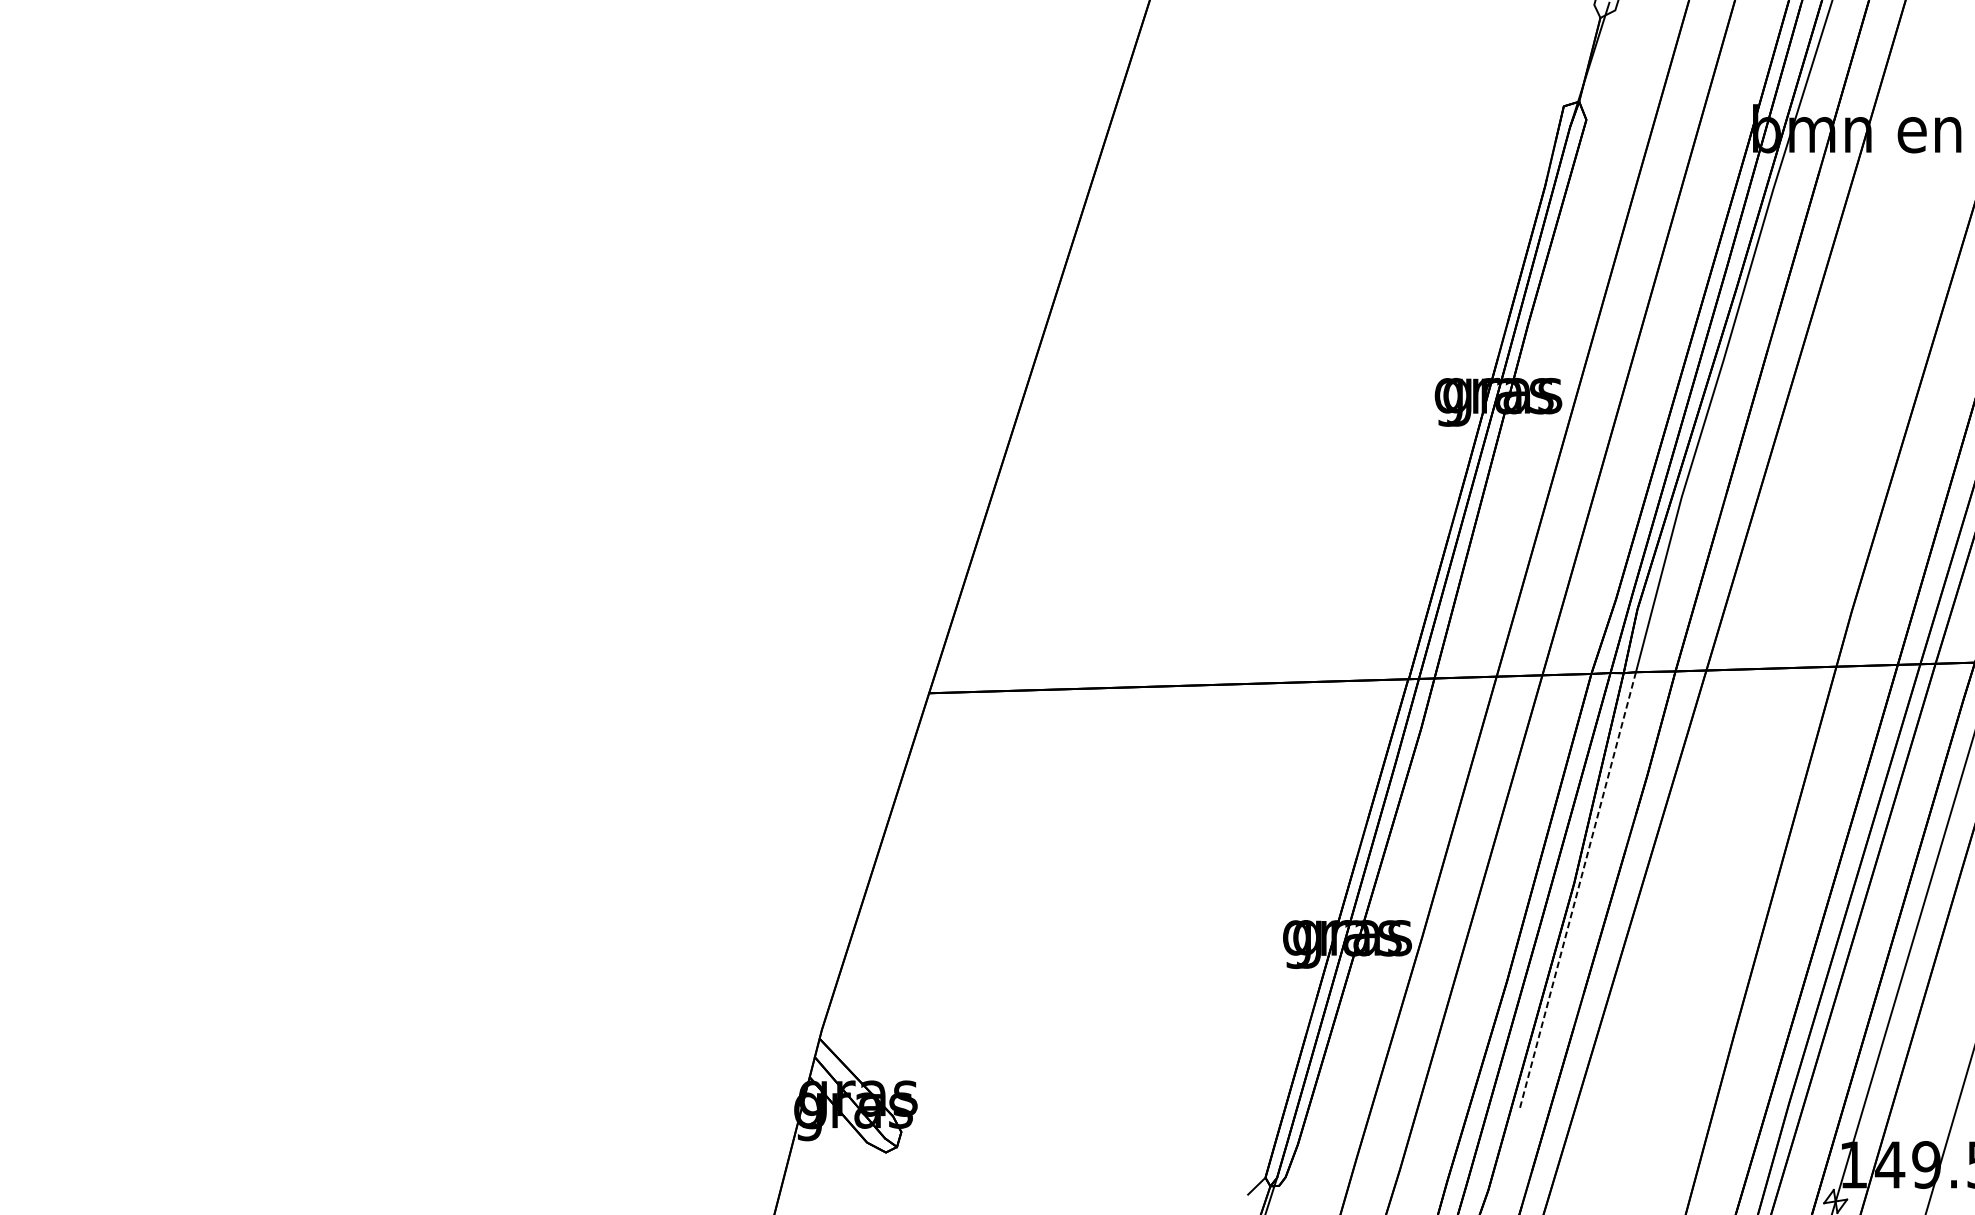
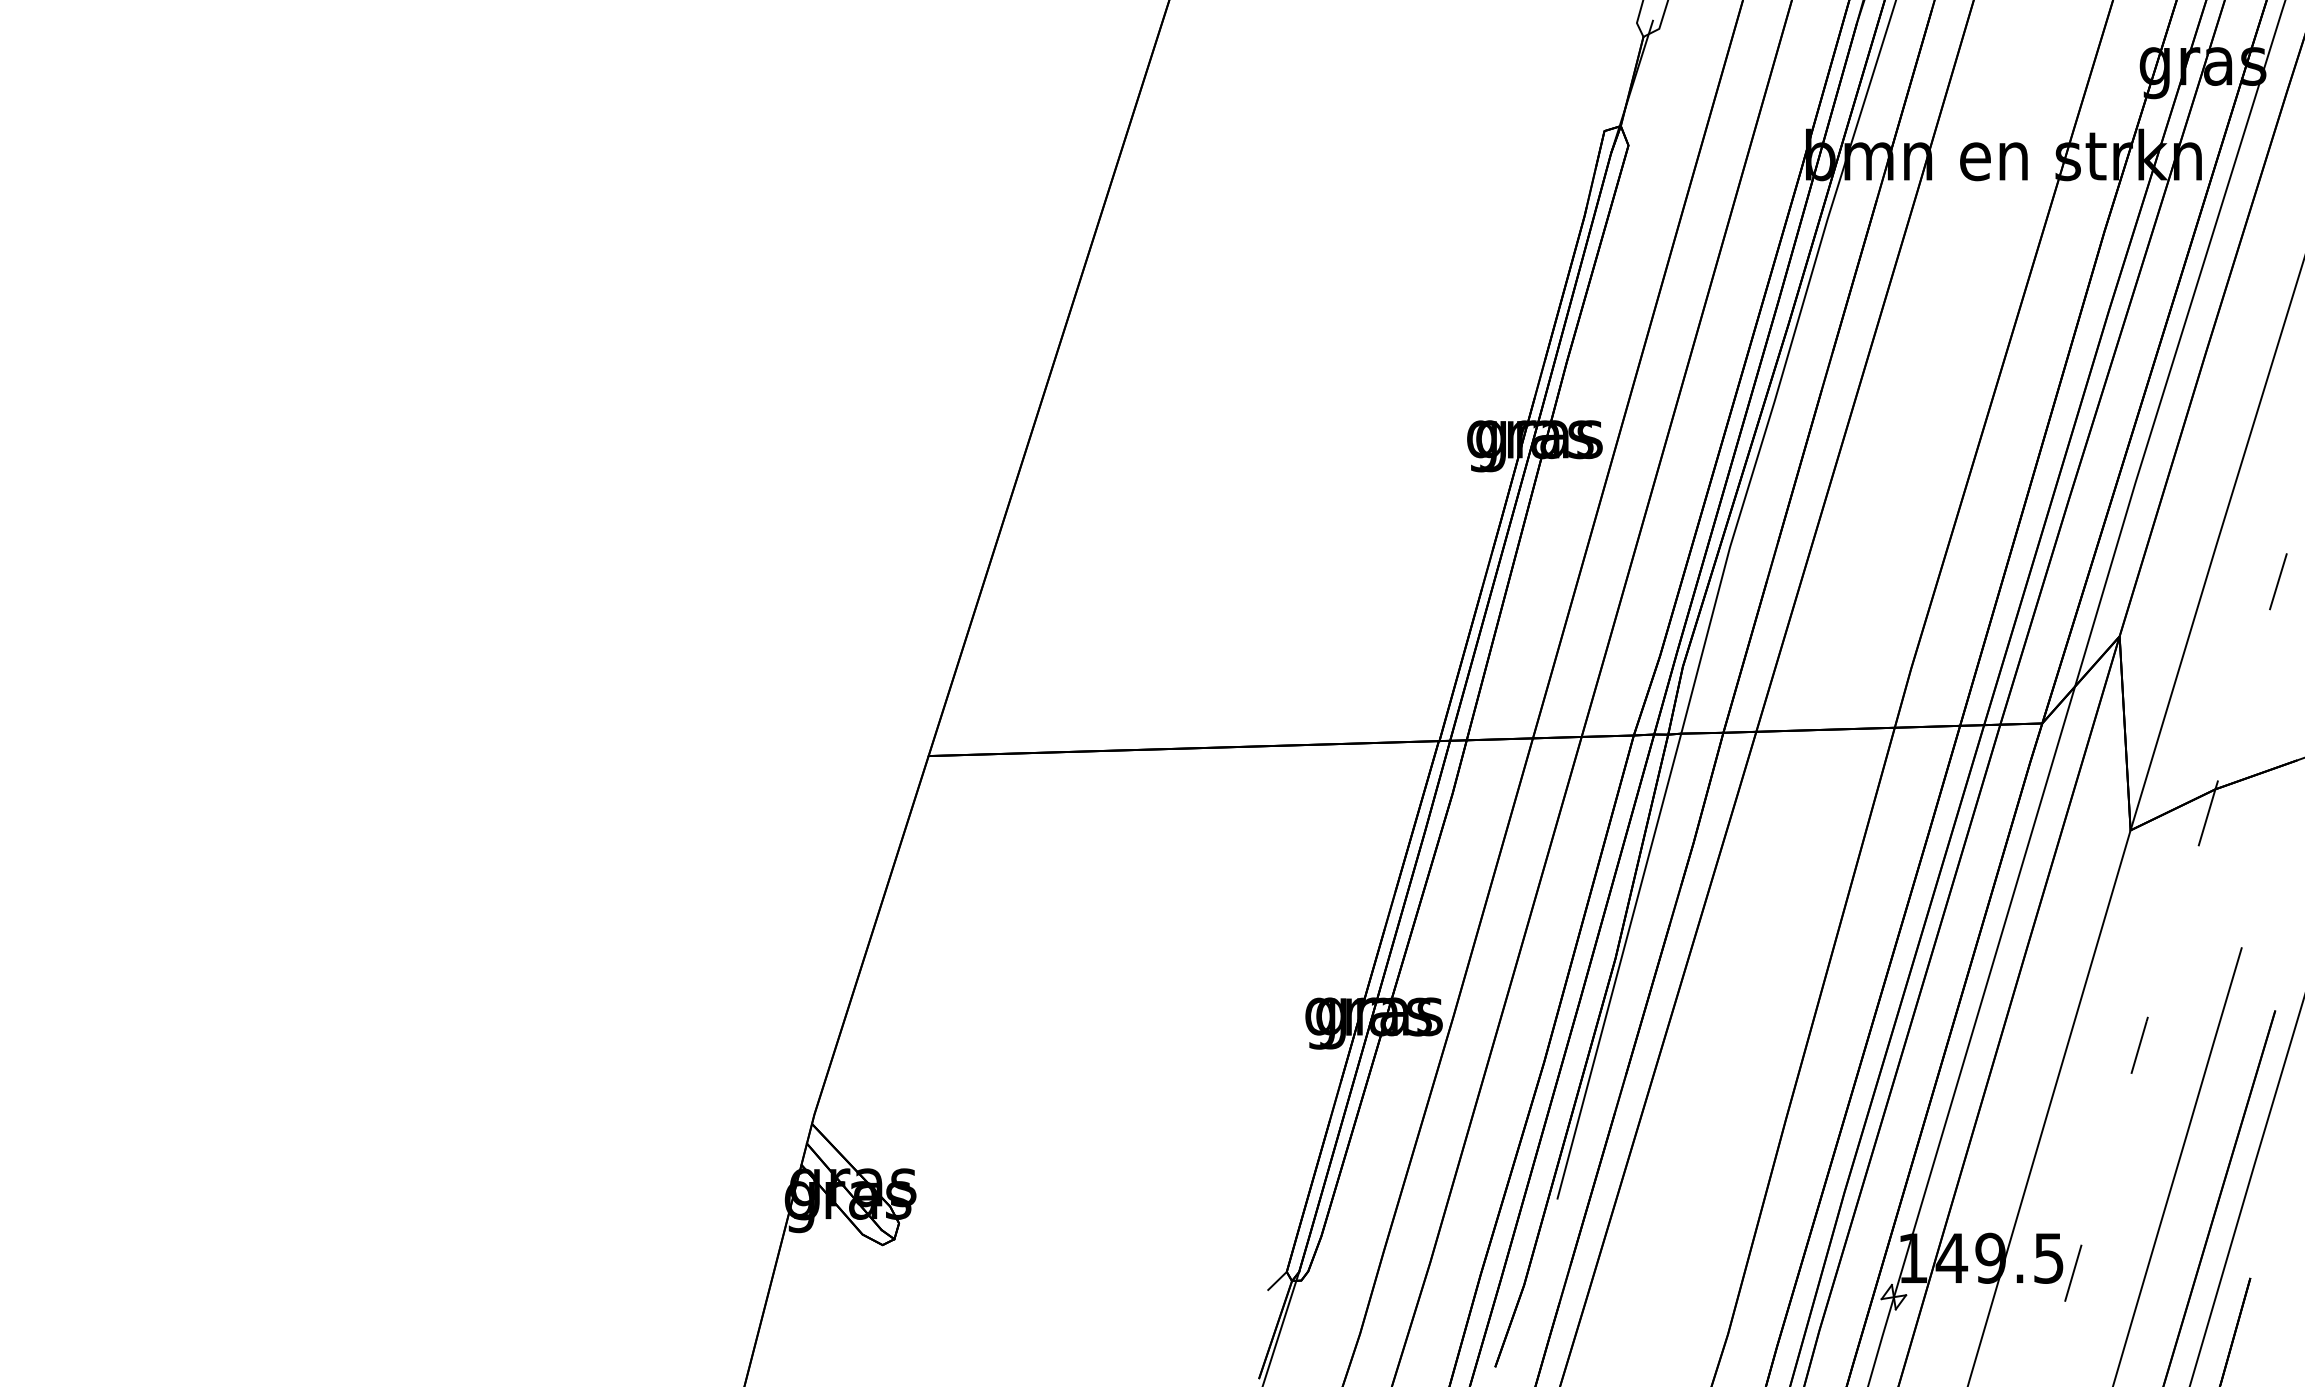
line: (1577, 890) -> (1619, 966), dashed -> solid

